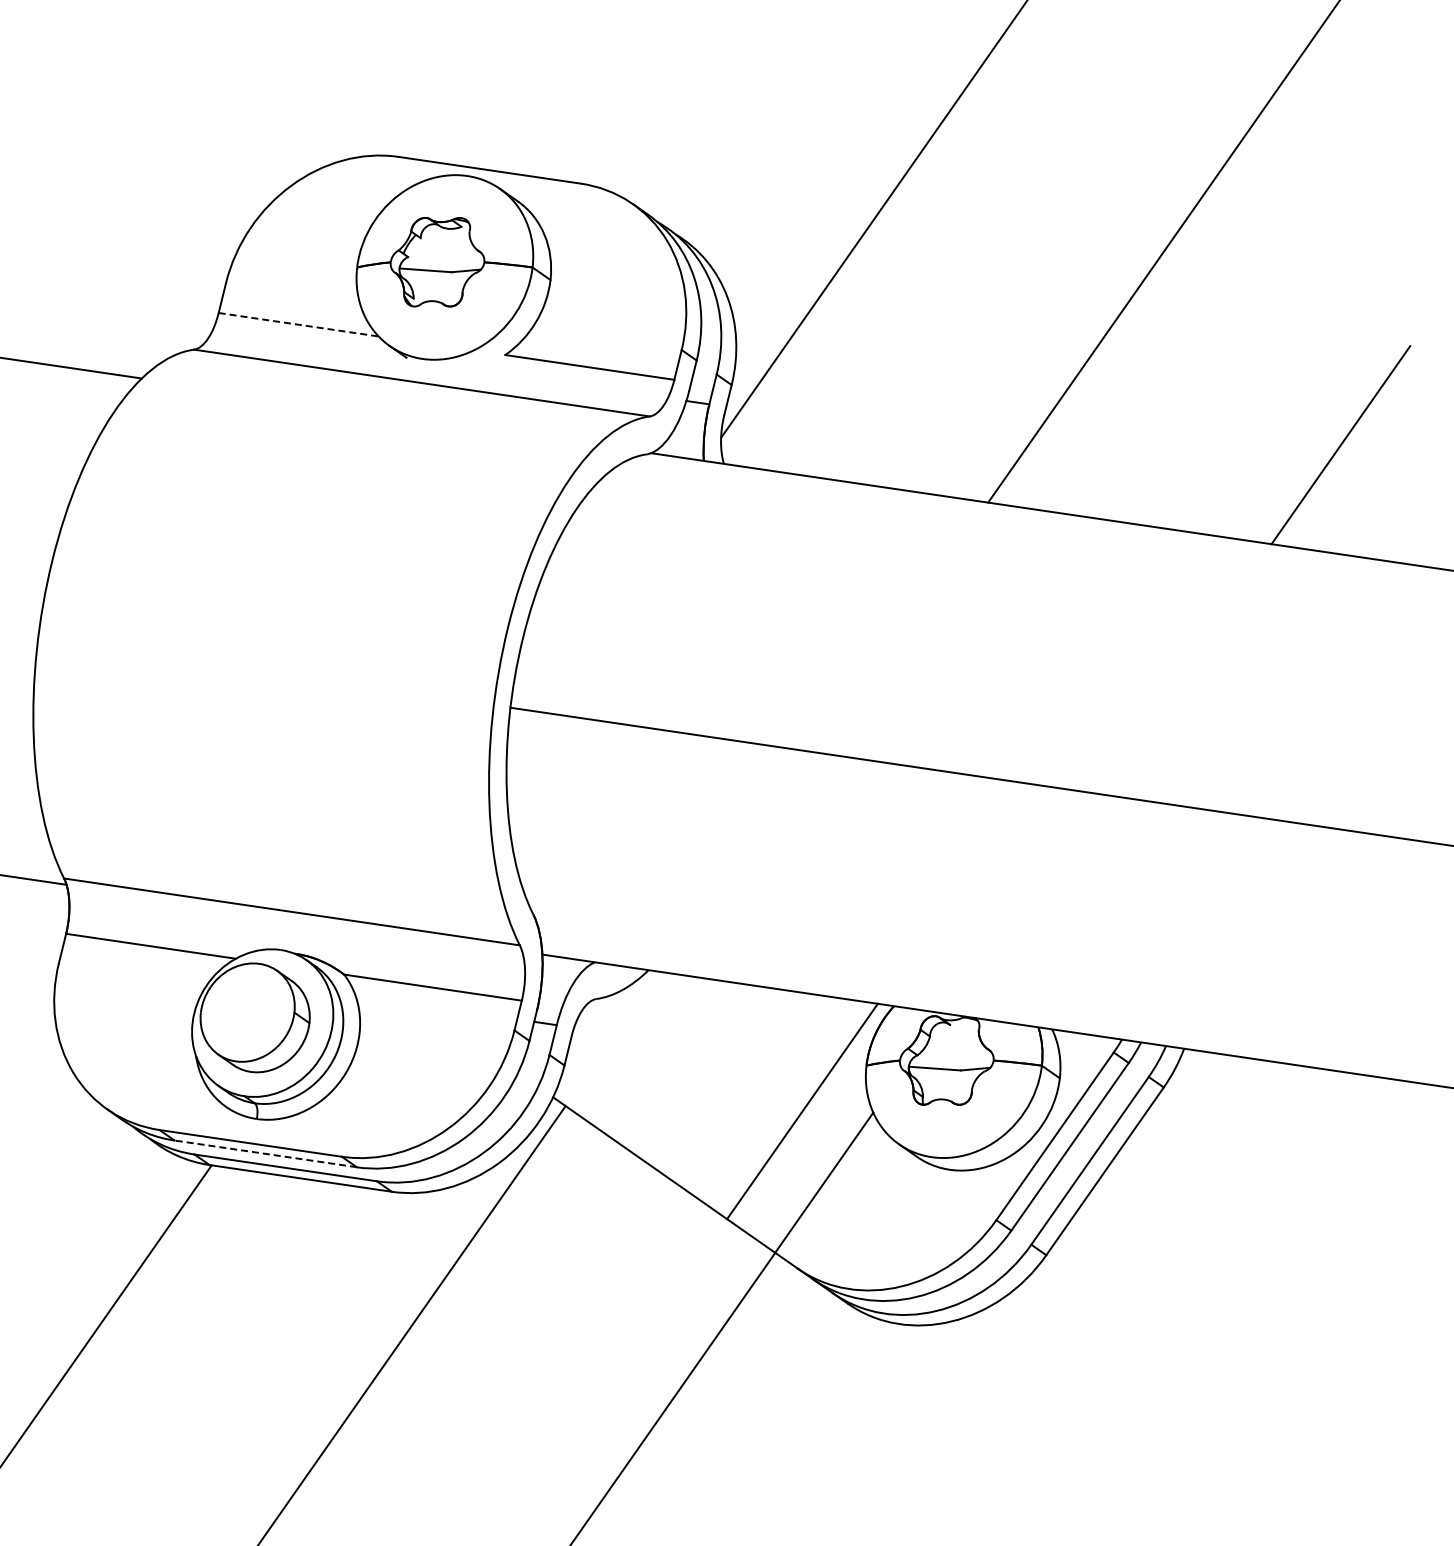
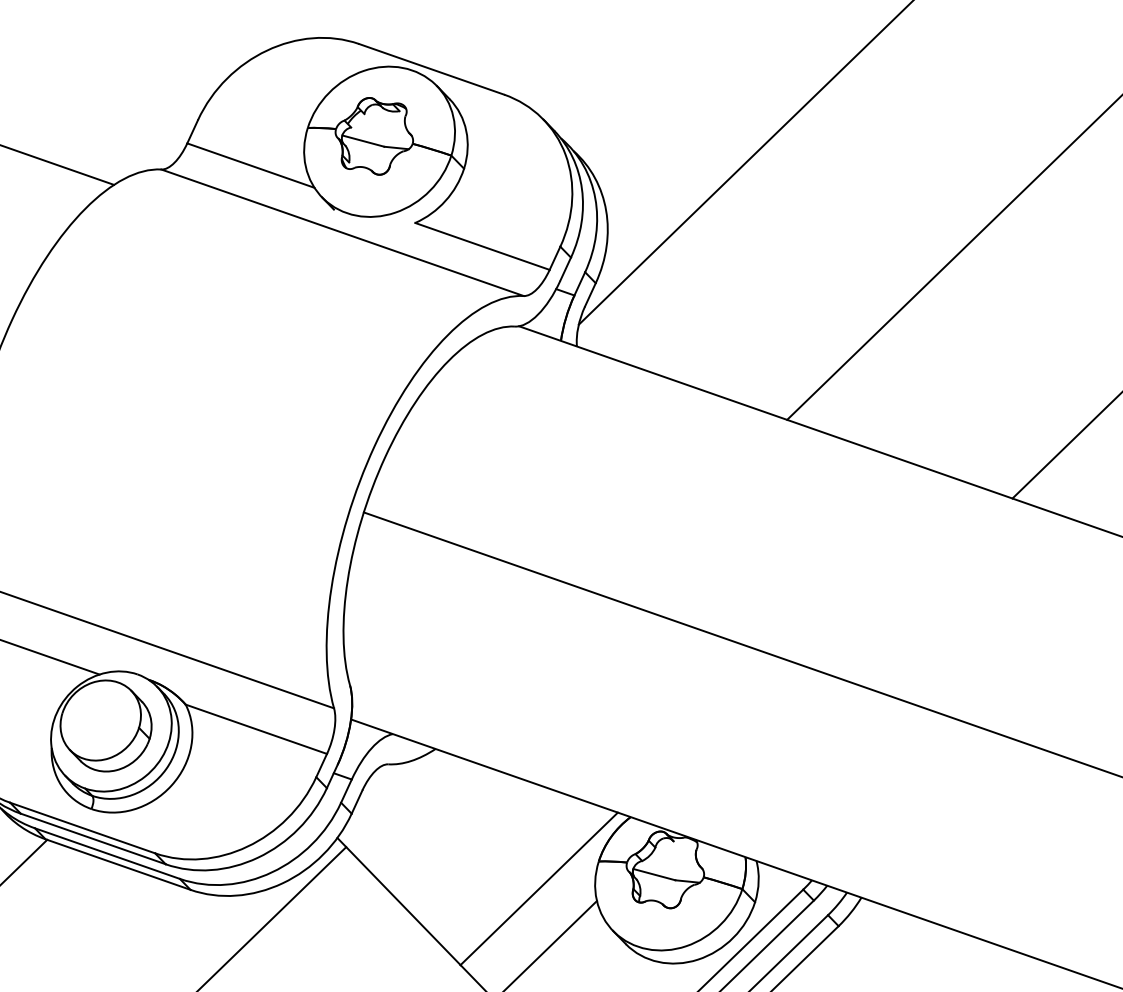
line: (298, 324) -> (250, 165), dashed -> solid
line: (265, 1153) -> (93, 838), dashed -> solid

